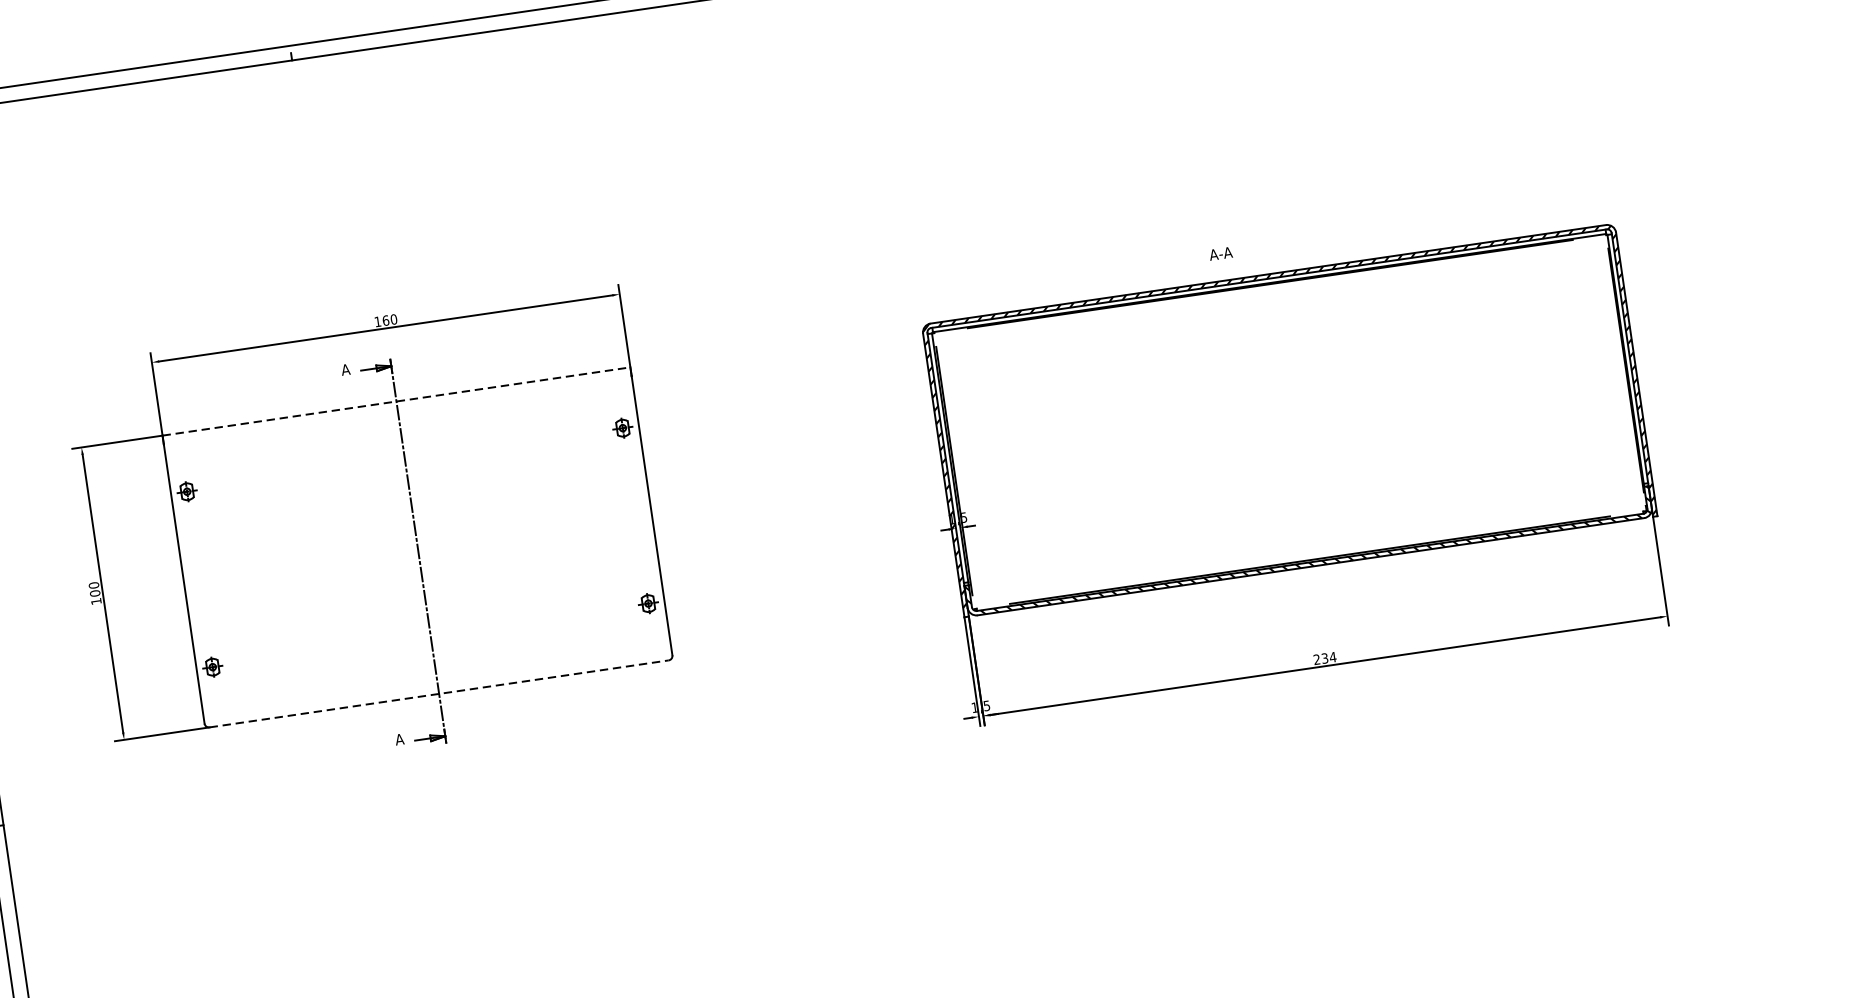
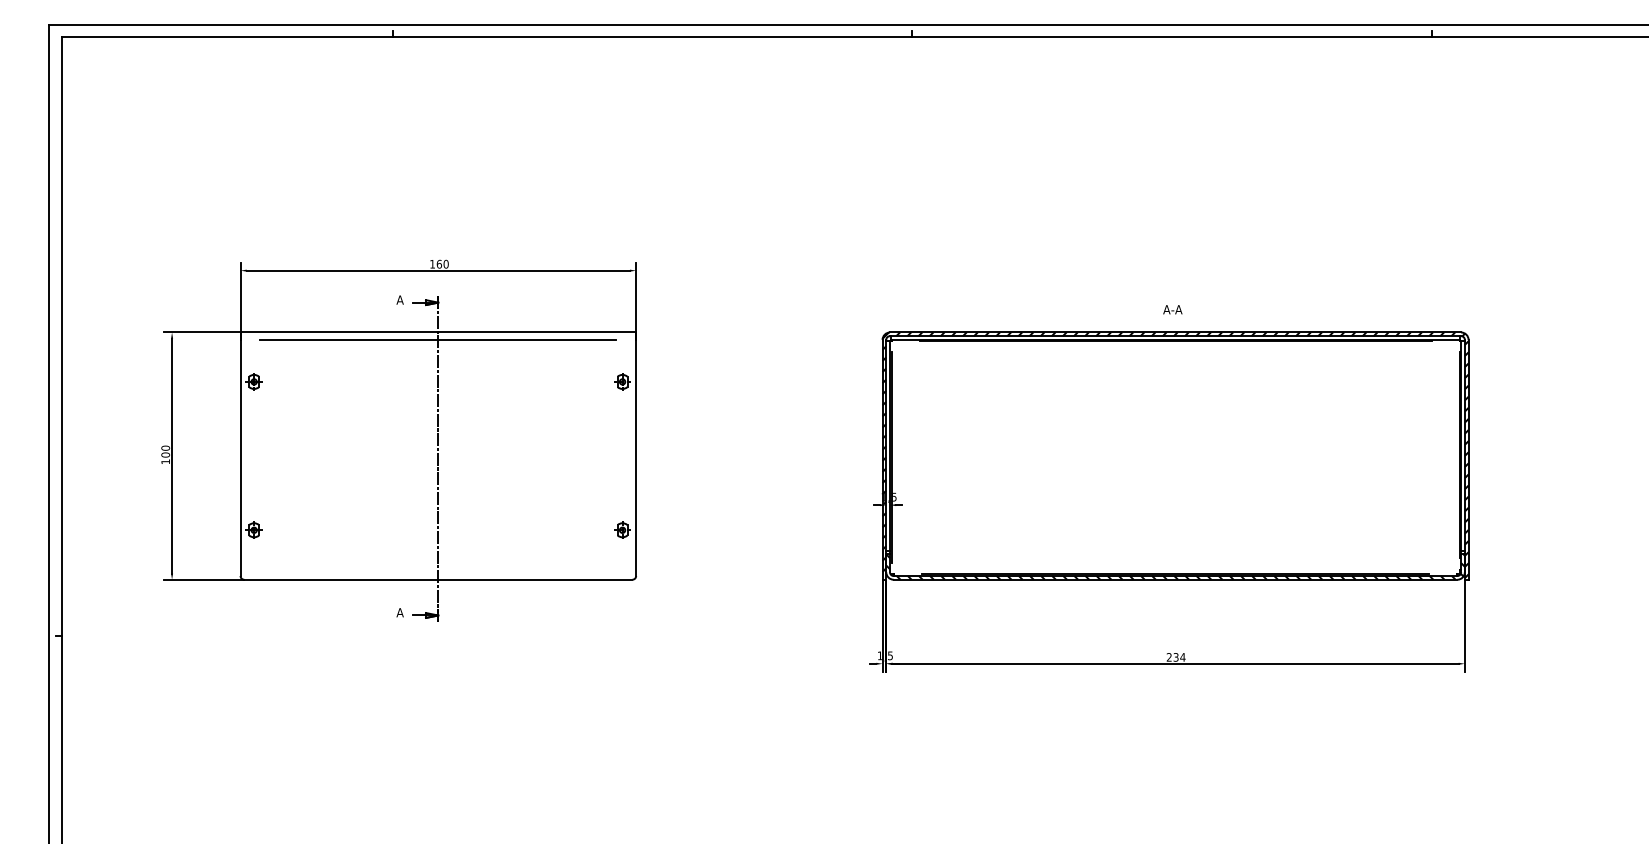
text: (1220, 253) -> (1172, 309), moved
line: (396, 401) -> (438, 332), dashed -> solid
line: (397, 409) -> (438, 339), added
line: (439, 693) -> (438, 579), dashed -> solid

